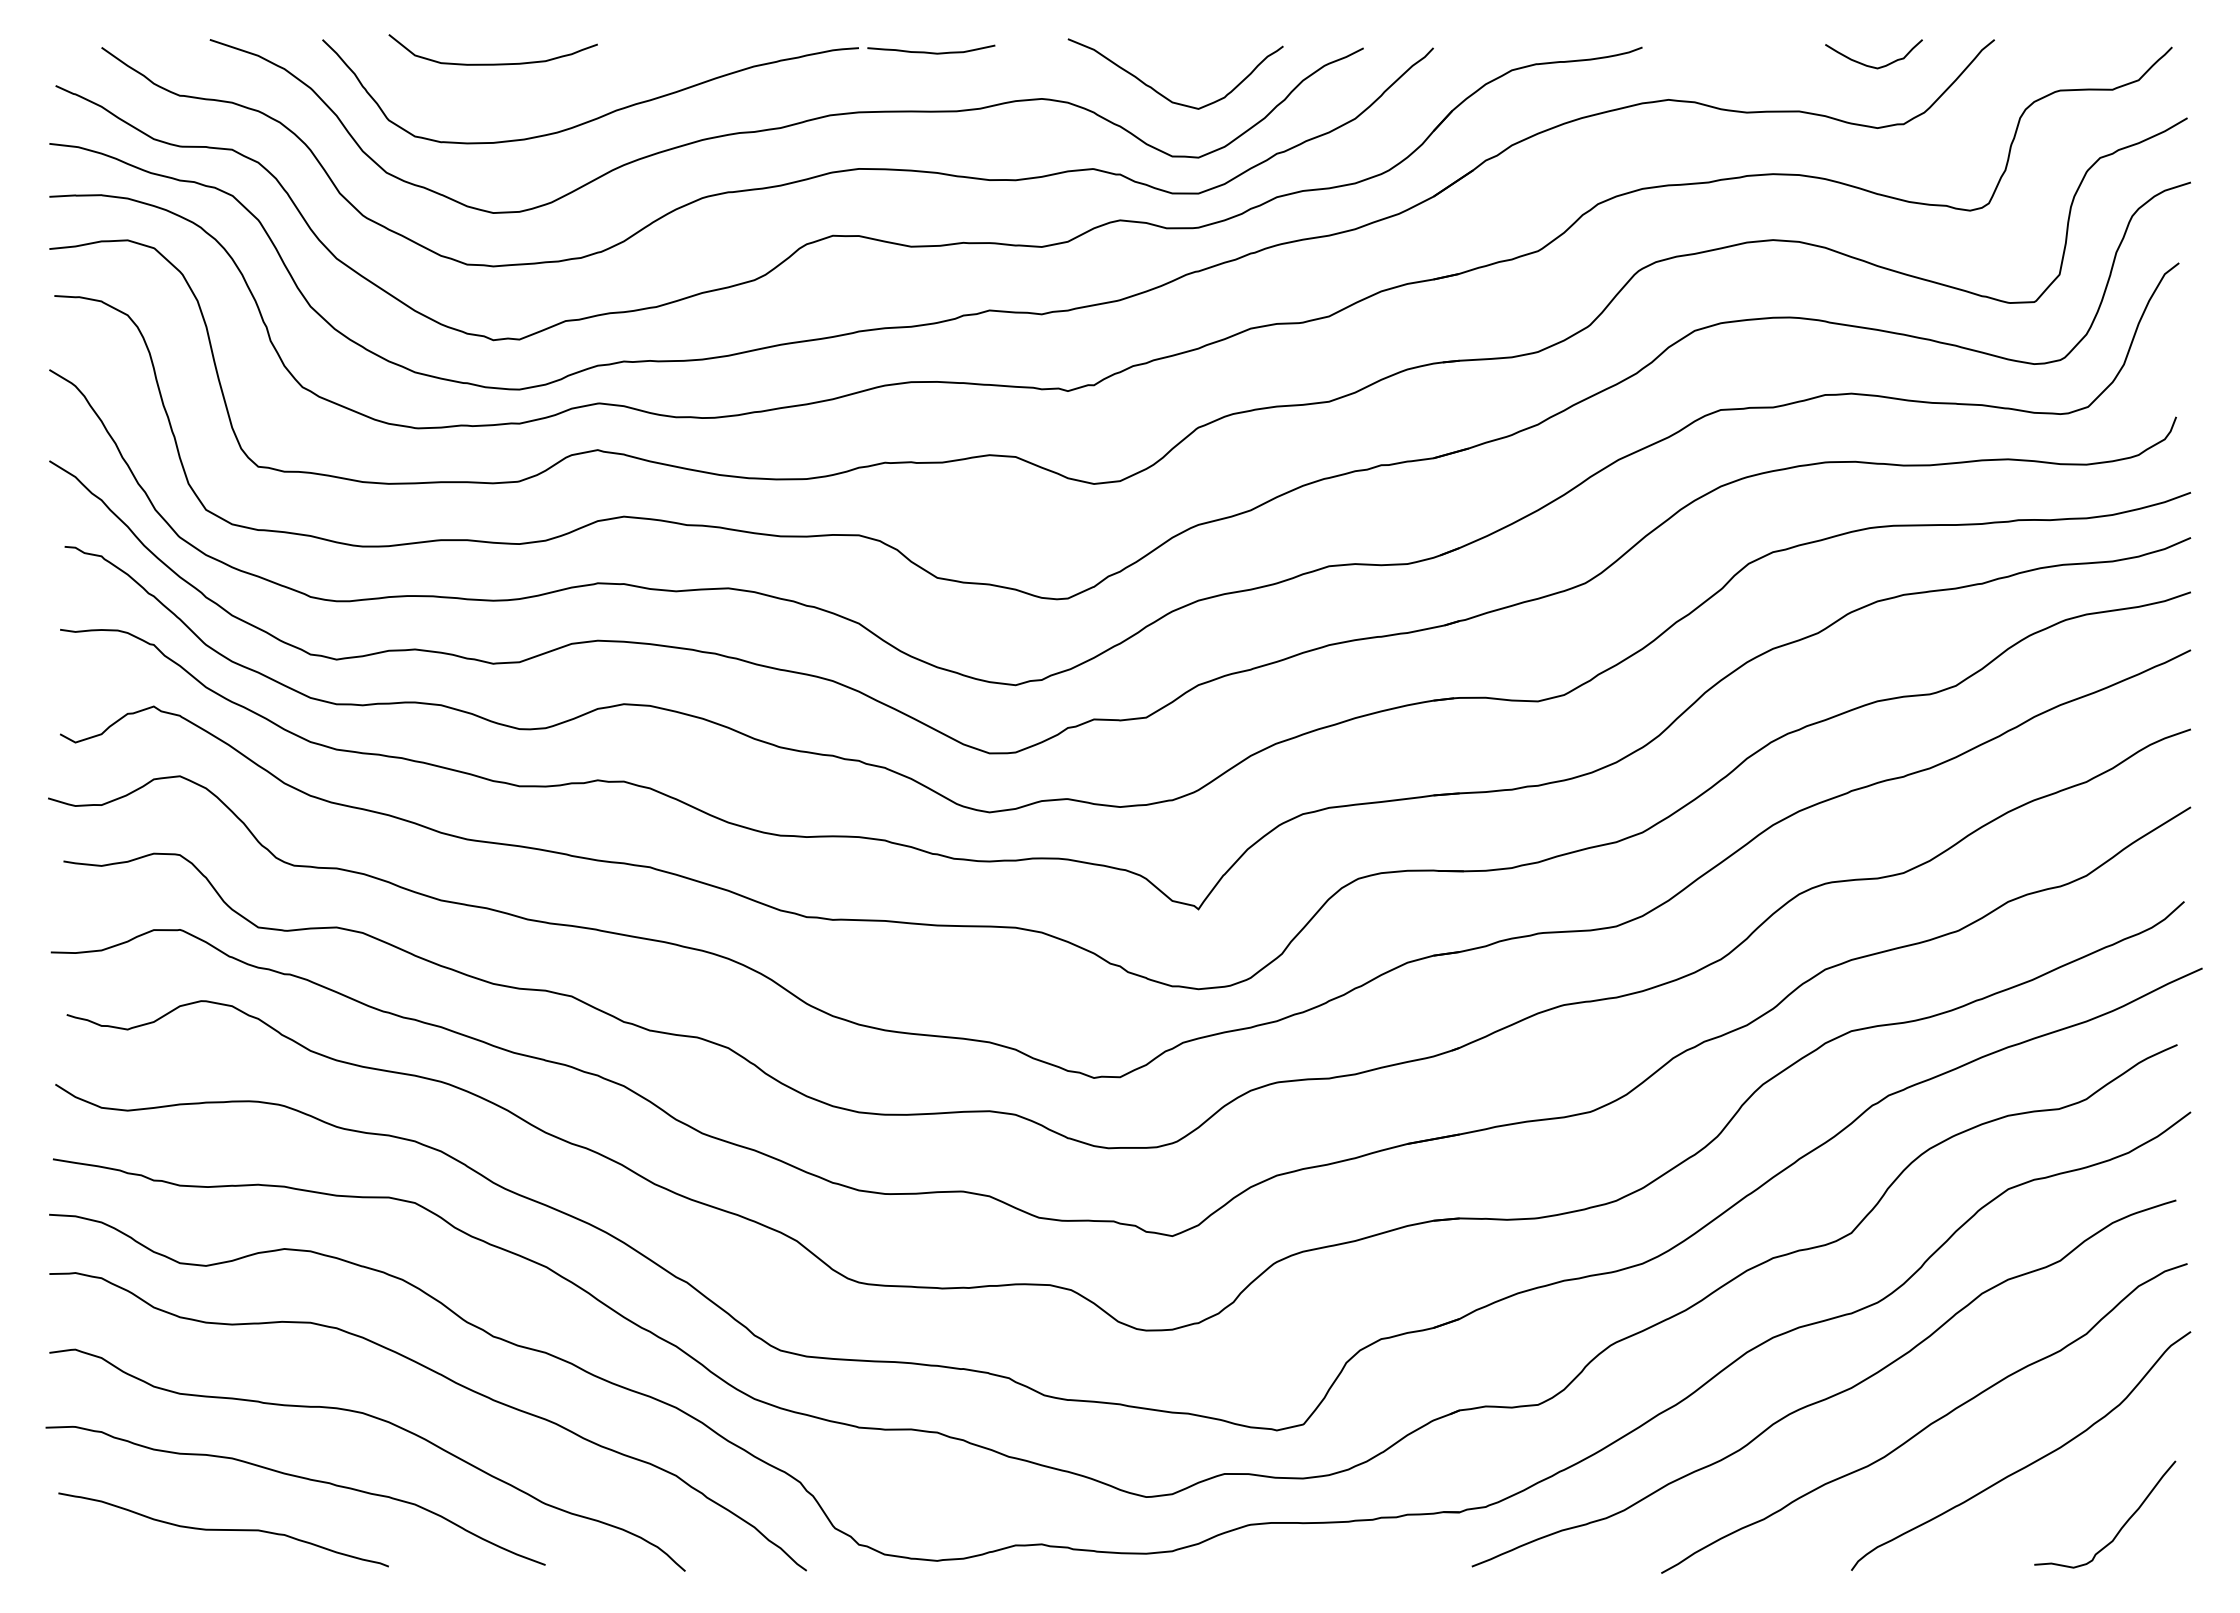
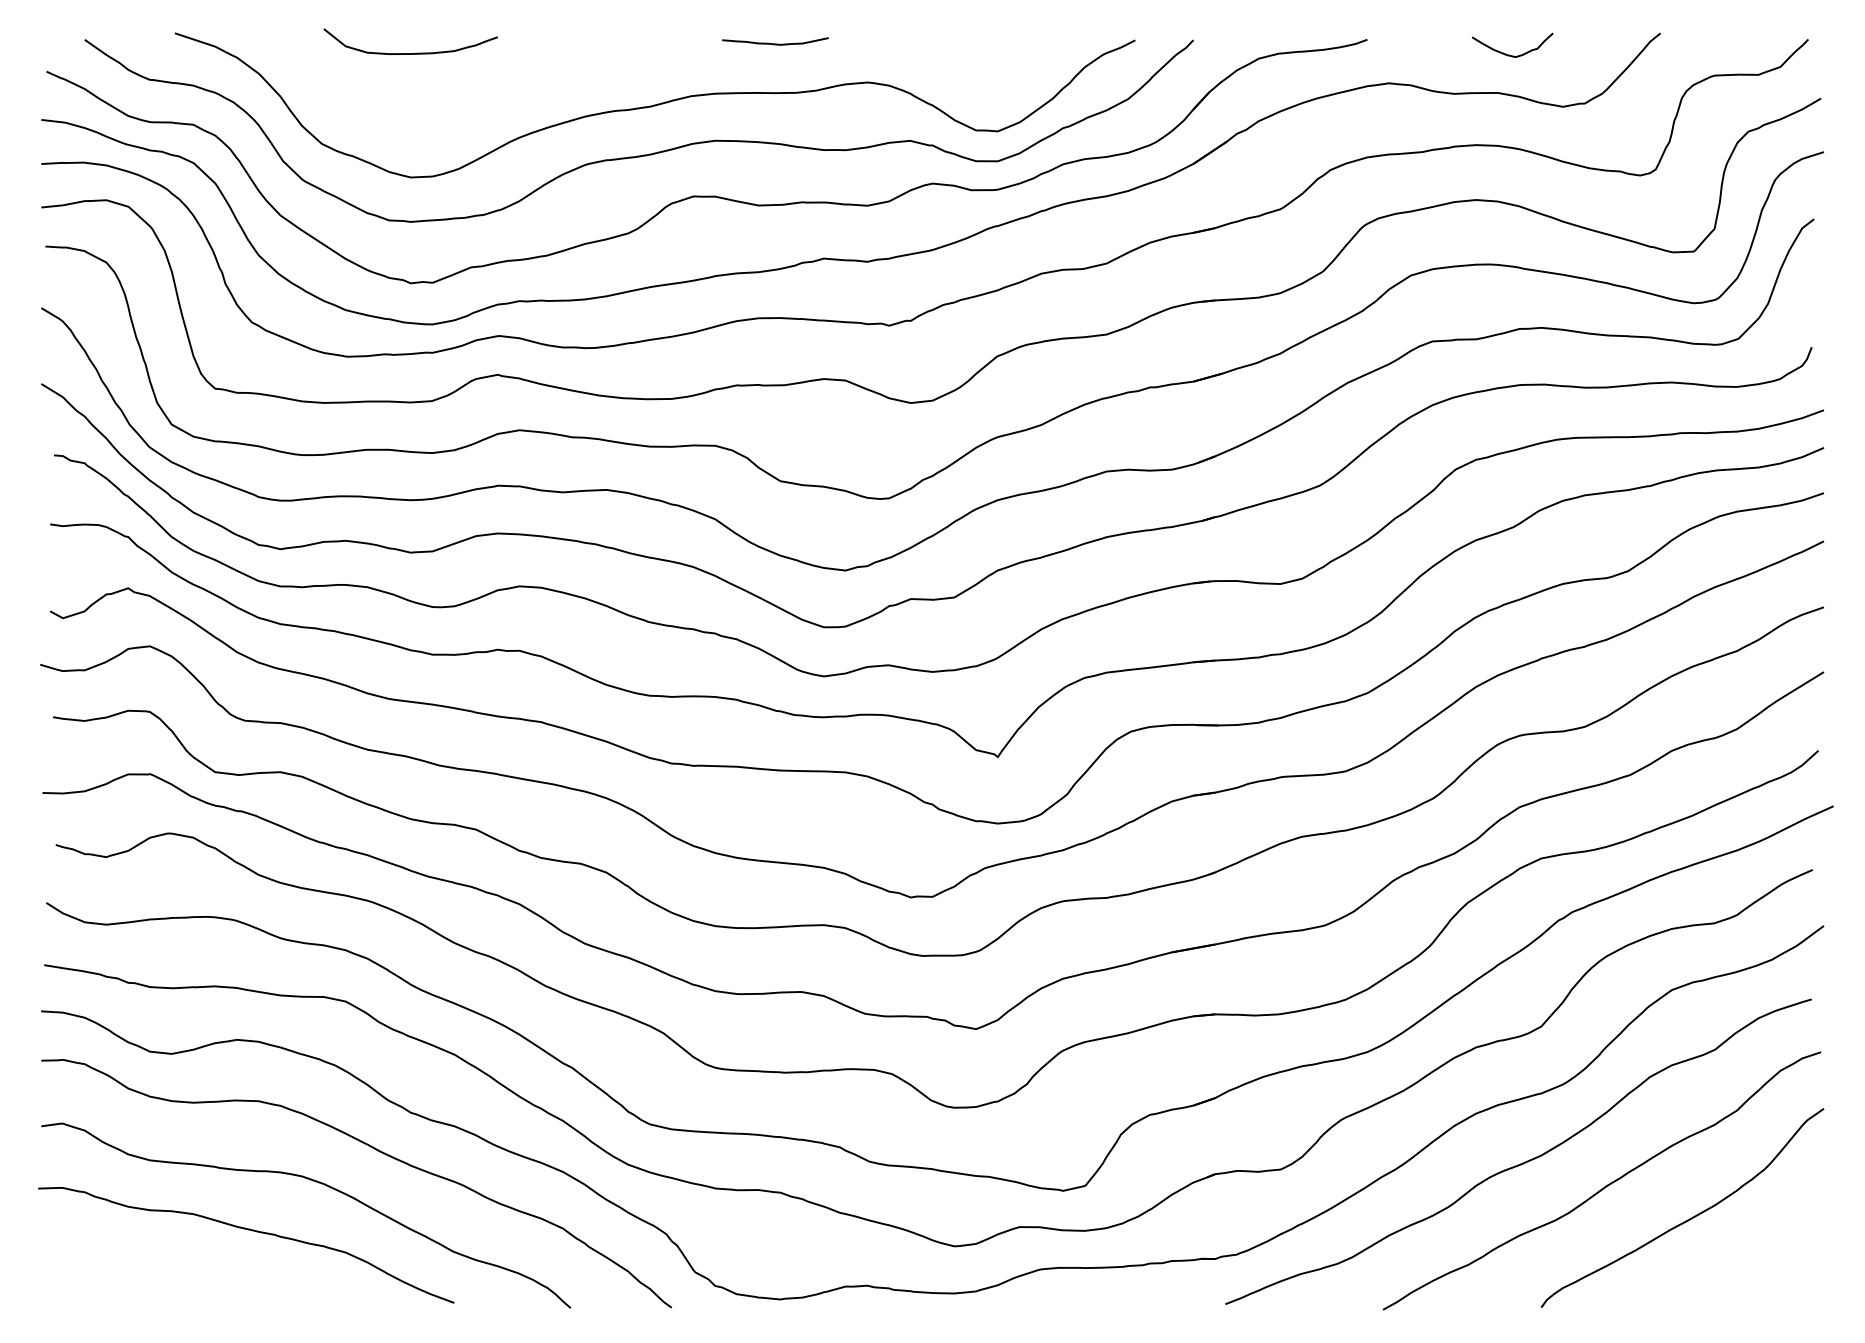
curve: (1870, 65) -> (1509, 54), moved
curve: (1162, 94) -> (967, 78), removed
curve: (601, 115) -> (500, 96), removed
curve: (2121, 1526) -> (1766, 1270), removed
curve: (223, 1529) -> (186, 1273), removed

